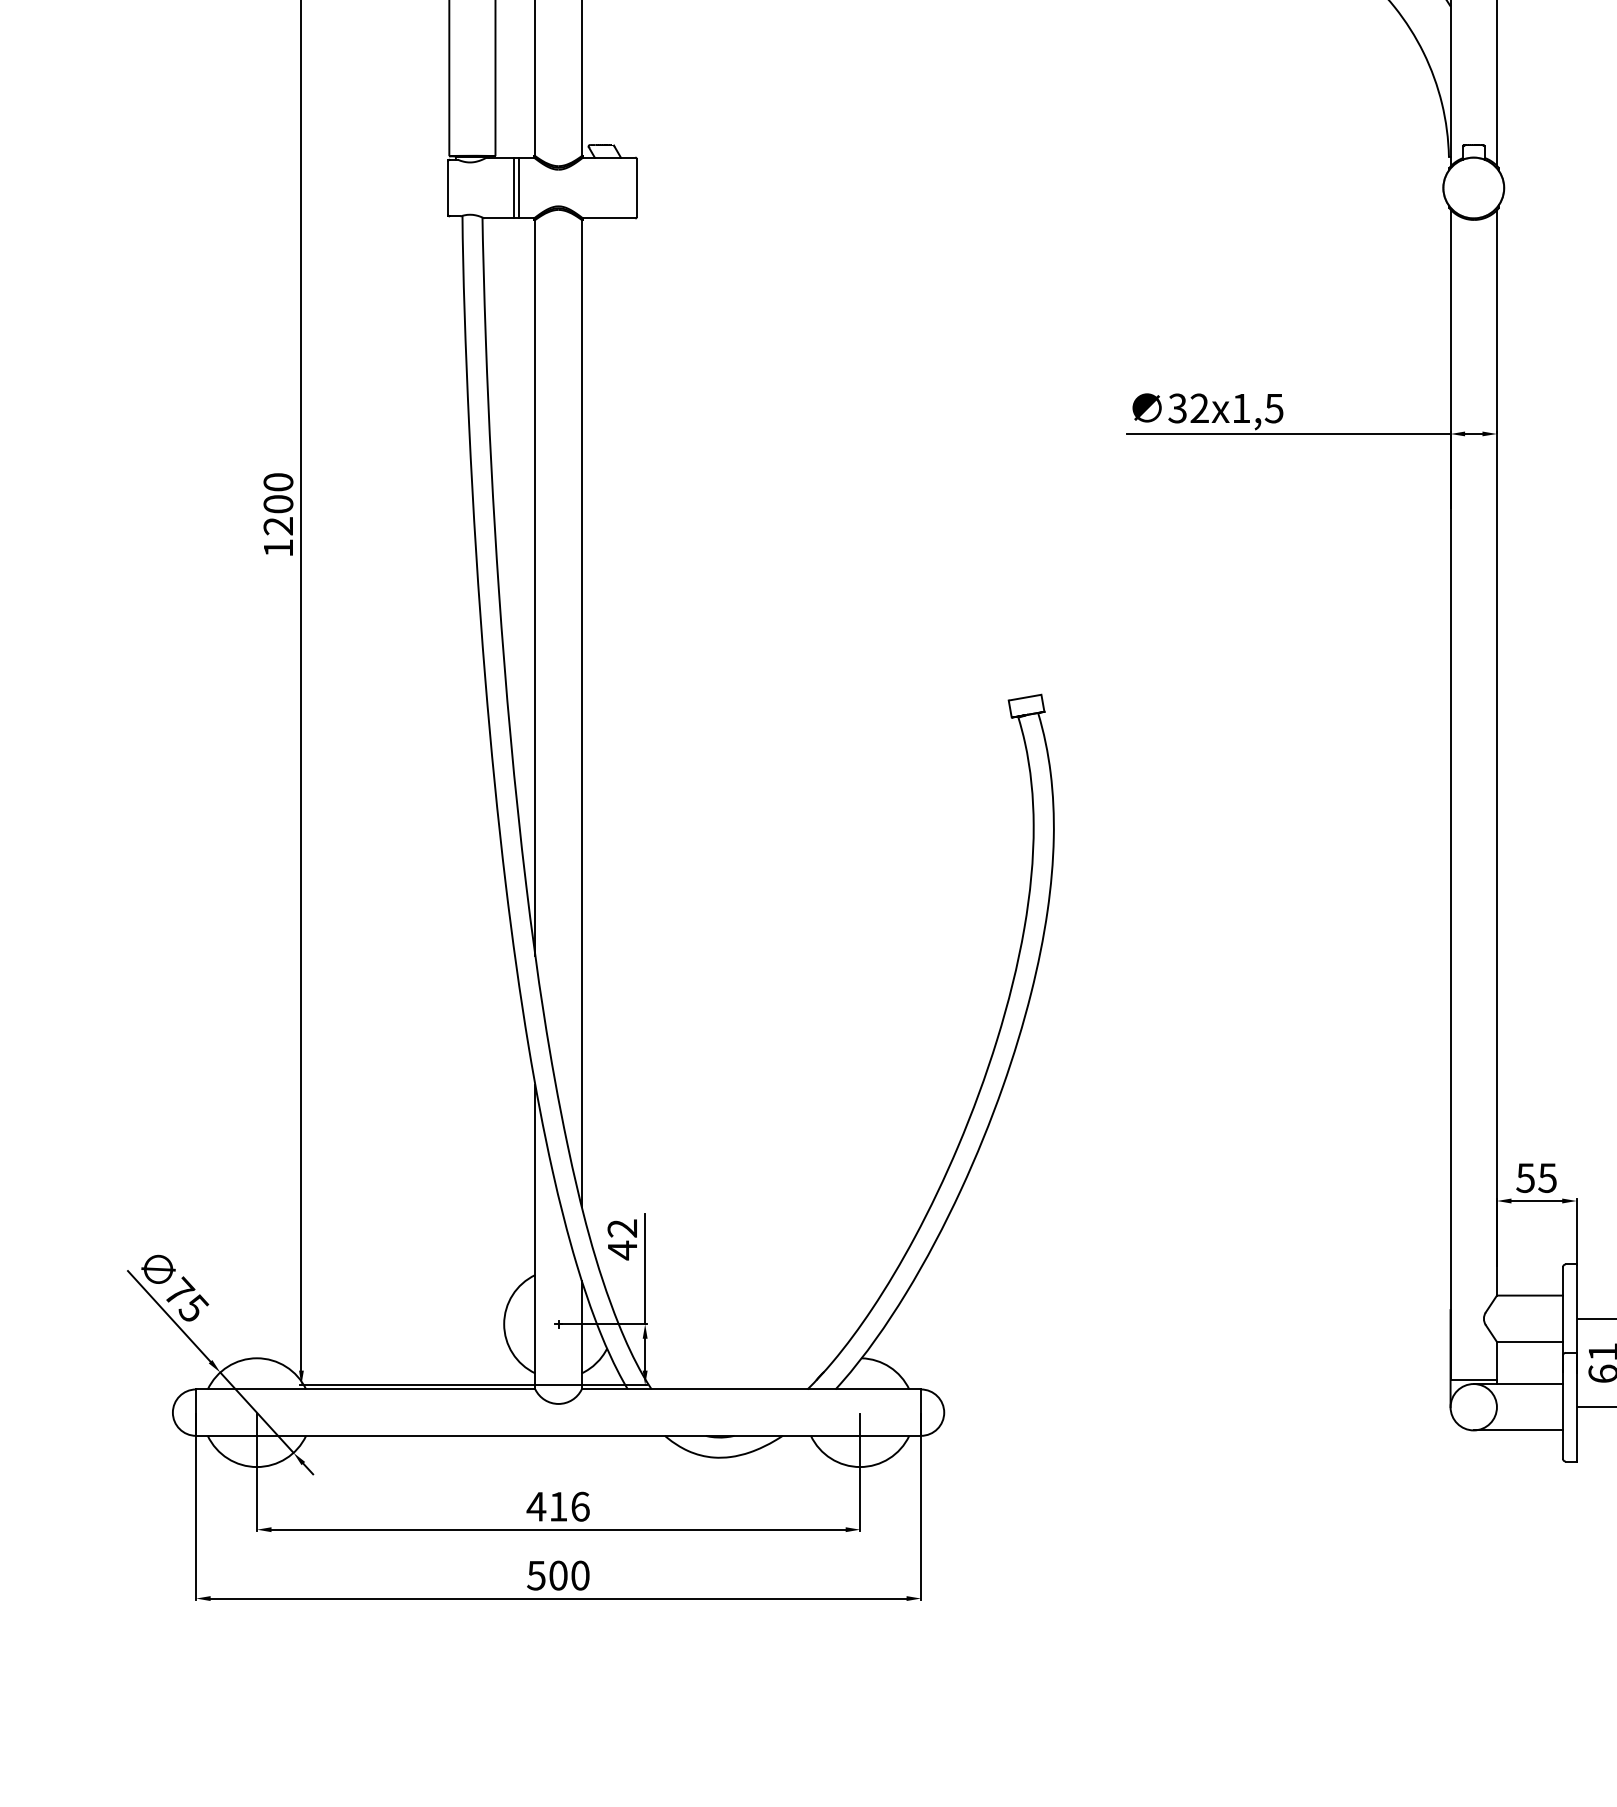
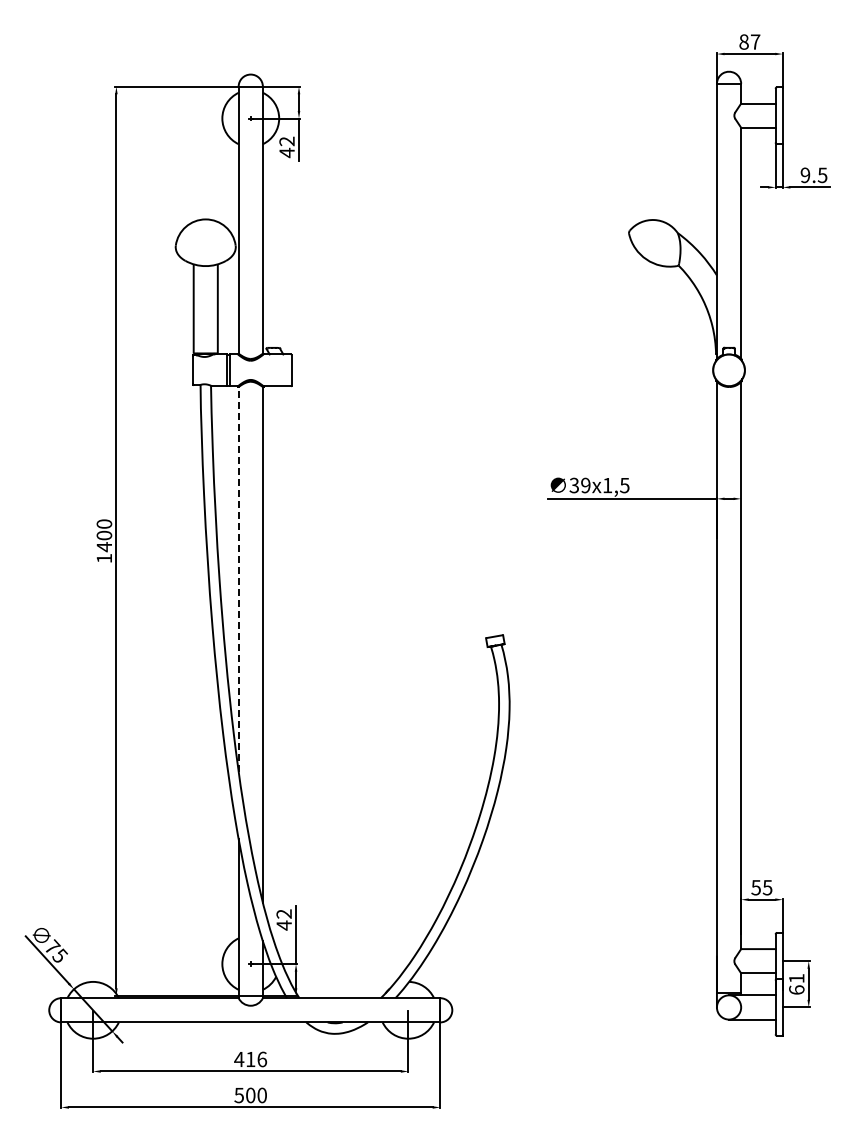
text: (1199, 408) -> (585, 485), 32x1,5 -> 39x1,5
text: (276, 527) -> (103, 547), 1200 -> 1400
line: (535, 586) -> (238, 578), solid -> dashed

